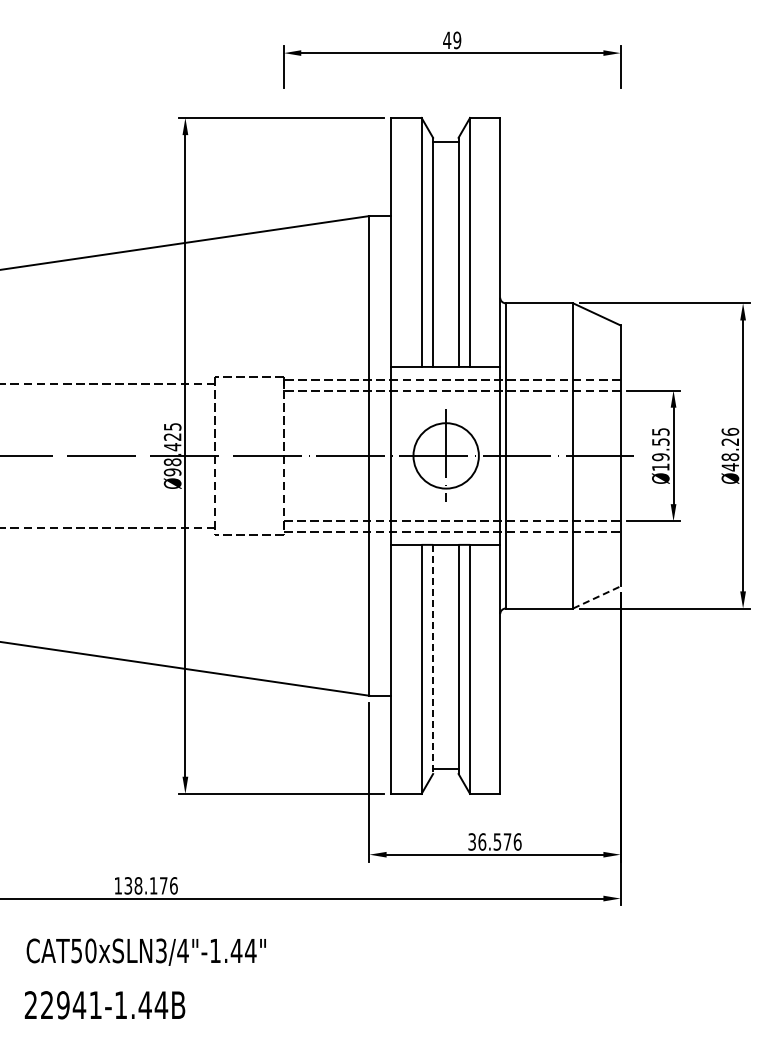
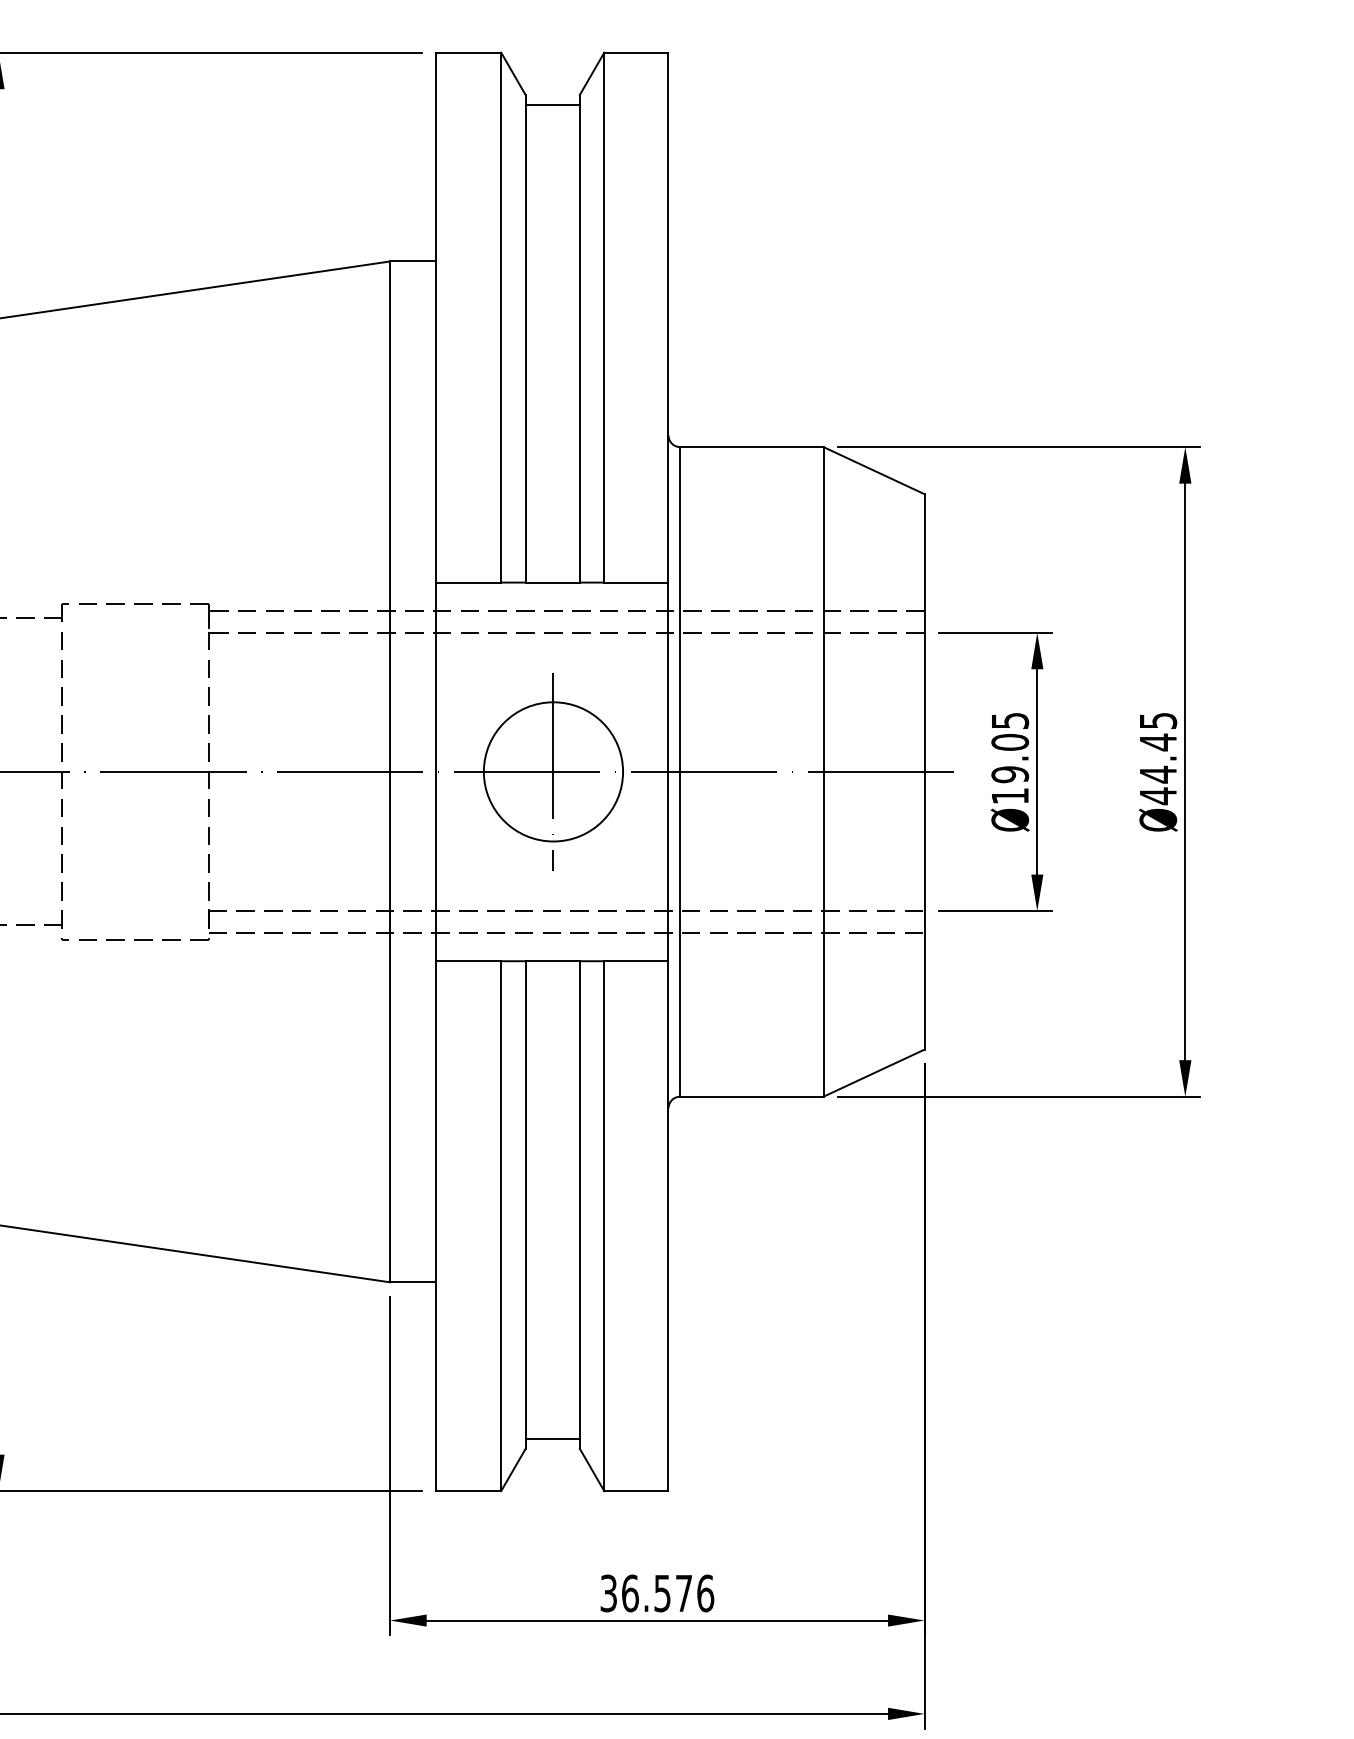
text: (660, 441) -> (1009, 741), Ø19.55 -> Ø19.05
text: (730, 444) -> (1158, 747), Ø48.26 -> Ø44.45
line: (597, 597) -> (875, 1073), dashed -> solid
line: (433, 659) -> (526, 1205), dashed -> solid

